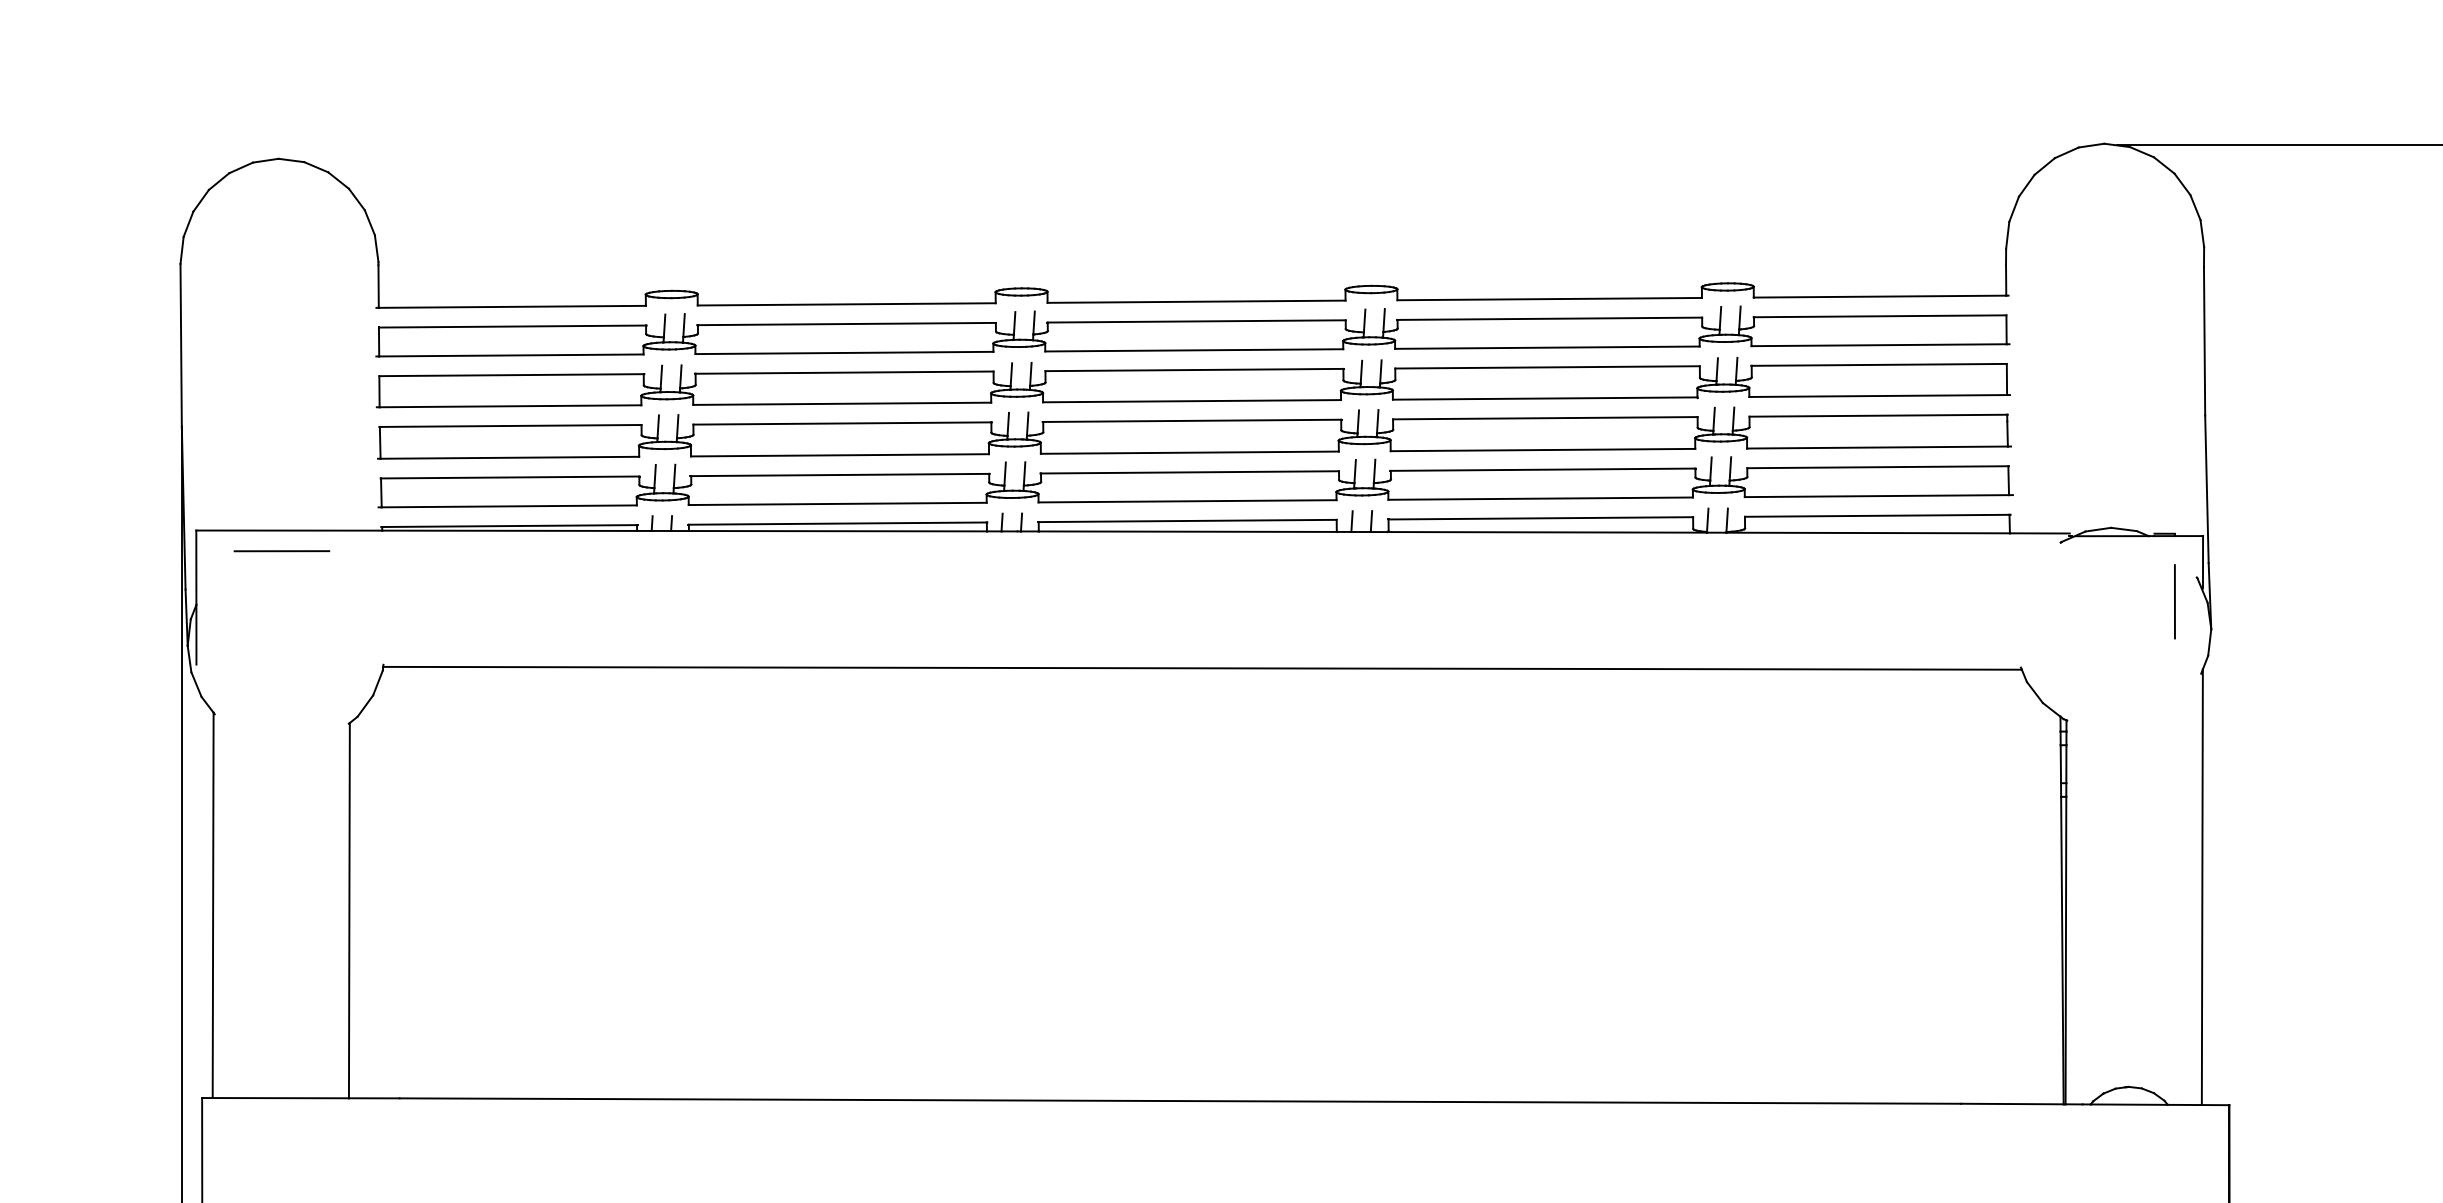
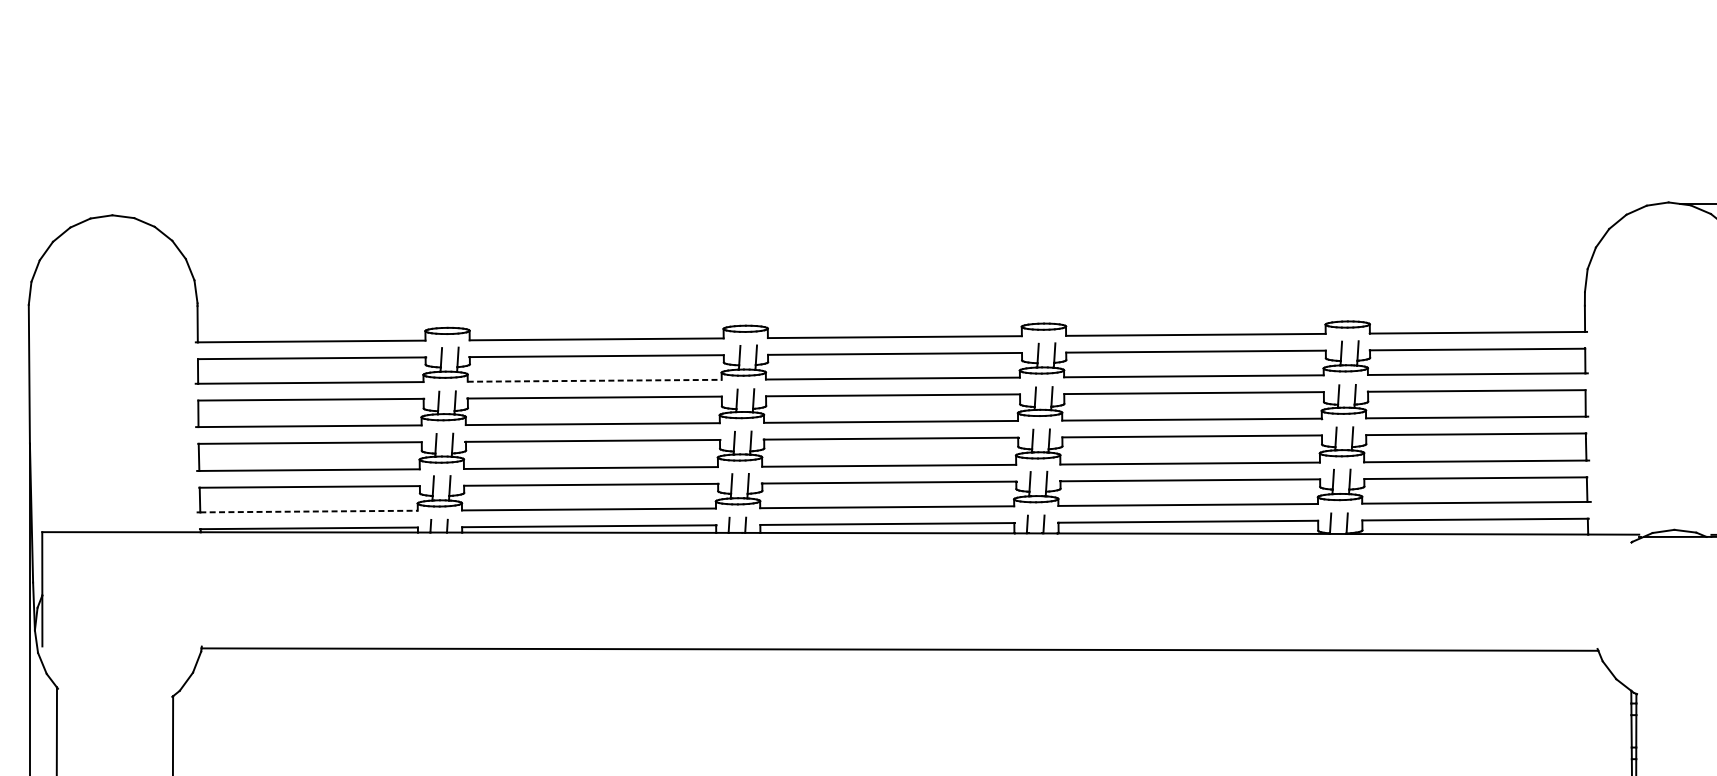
line: (844, 352) -> (594, 380), solid -> dashed
line: (509, 506) -> (309, 511), solid -> dashed
line: (281, 551) -> (114, 550), removed

